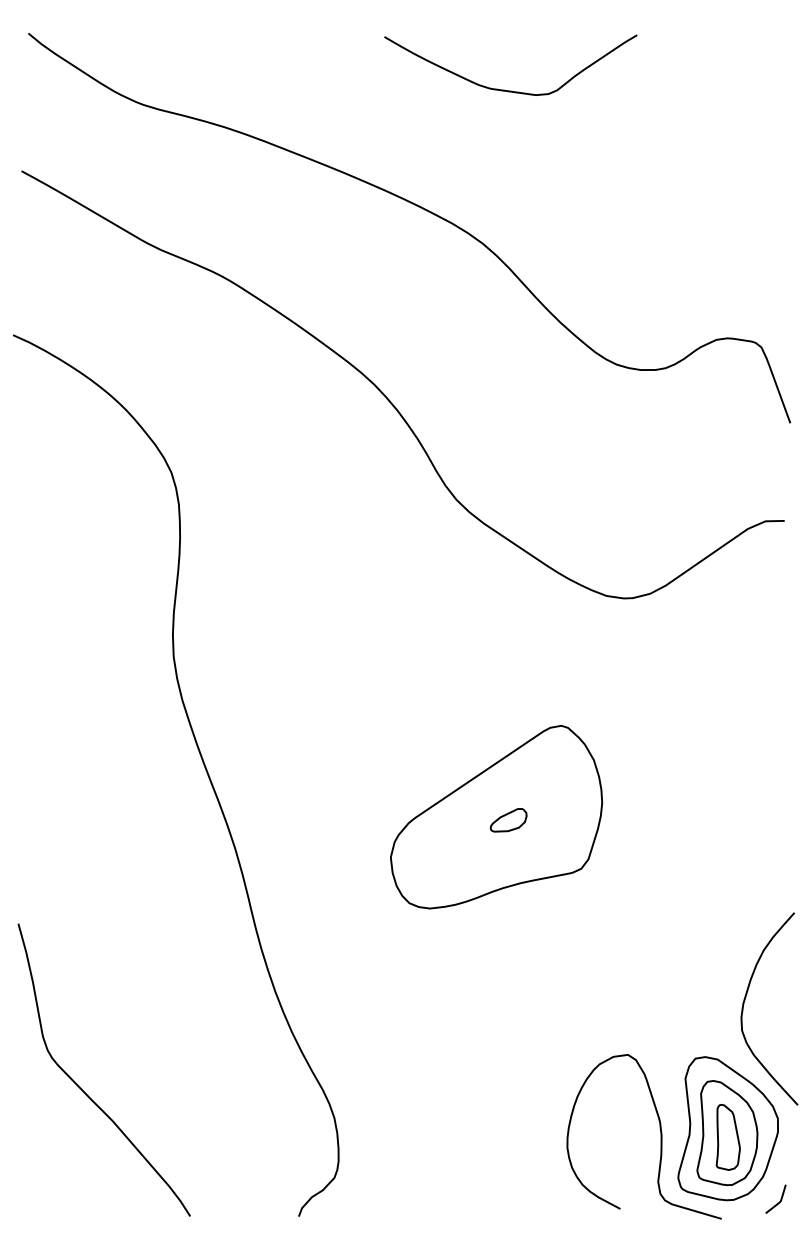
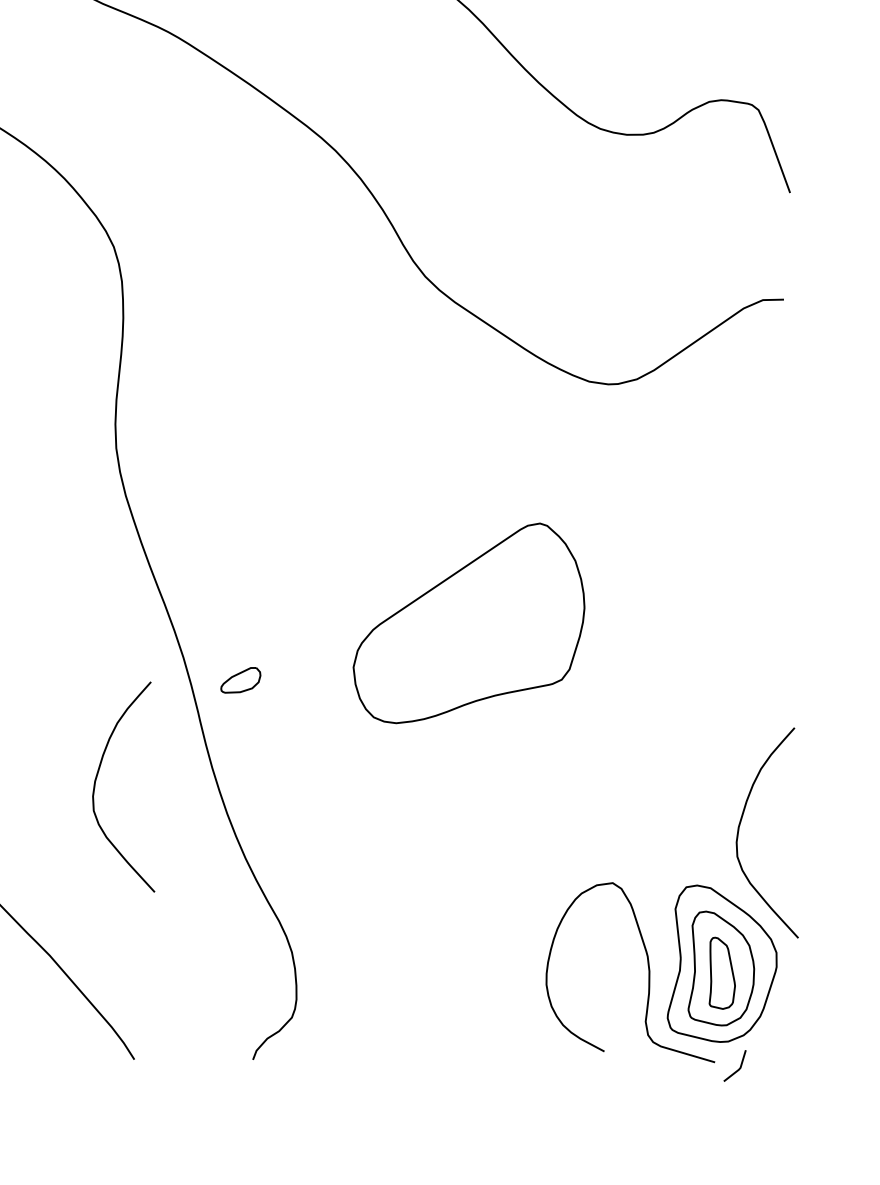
part: (508, 820) -> (240, 680), moved
curve: (156, 958) -> (97, 777), added
line: (780, 1198) -> (740, 1065), moved

